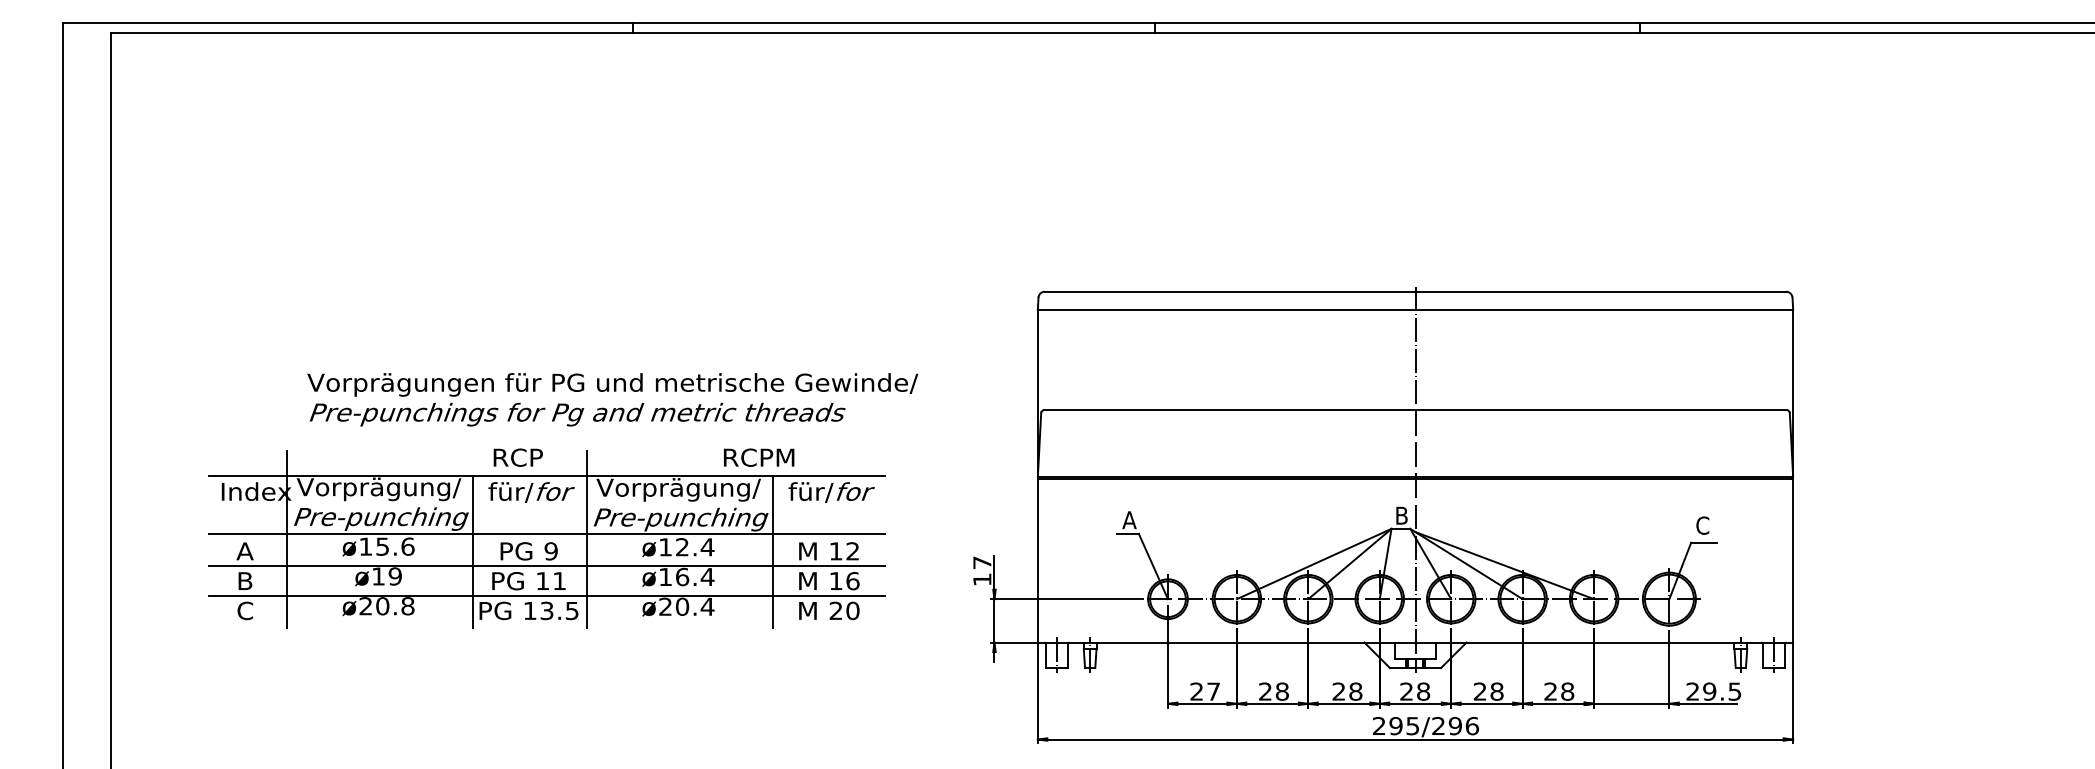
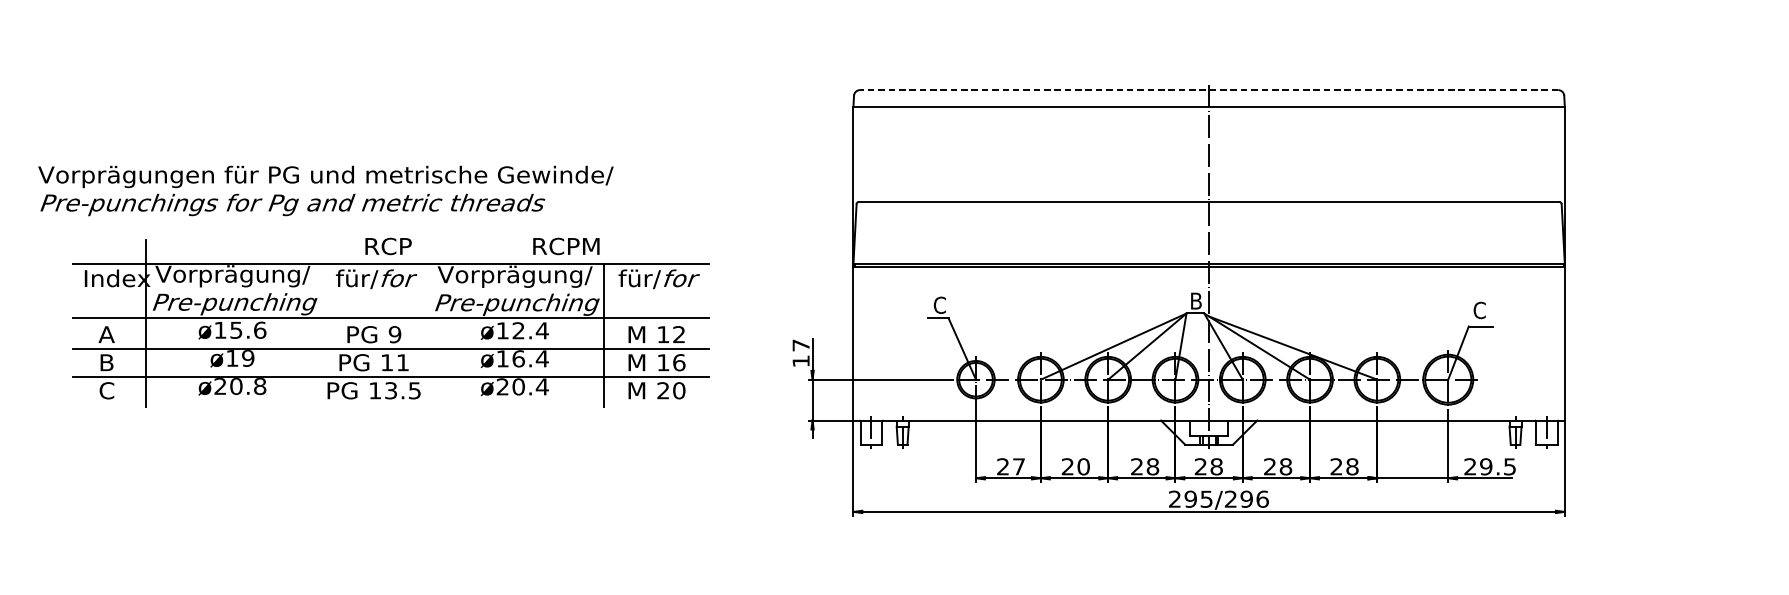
line: (1415, 291) -> (1209, 89), solid -> dashed
text: (612, 399) -> (325, 190), moved
text: (517, 457) -> (387, 246), moved
text: (759, 457) -> (566, 246), moved
text: (1129, 520) -> (939, 305), A -> C
line: (587, 538) -> (429, 322), removed
line: (472, 551) -> (320, 334), removed
text: (1281, 691) -> (1082, 466), 28 -> 20

